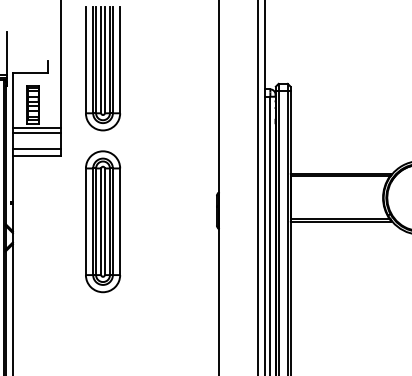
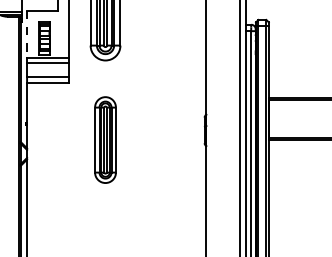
line: (12, 101) -> (26, 35), solid -> dashed
part: (102, 221) -> (105, 139), size x0.7

